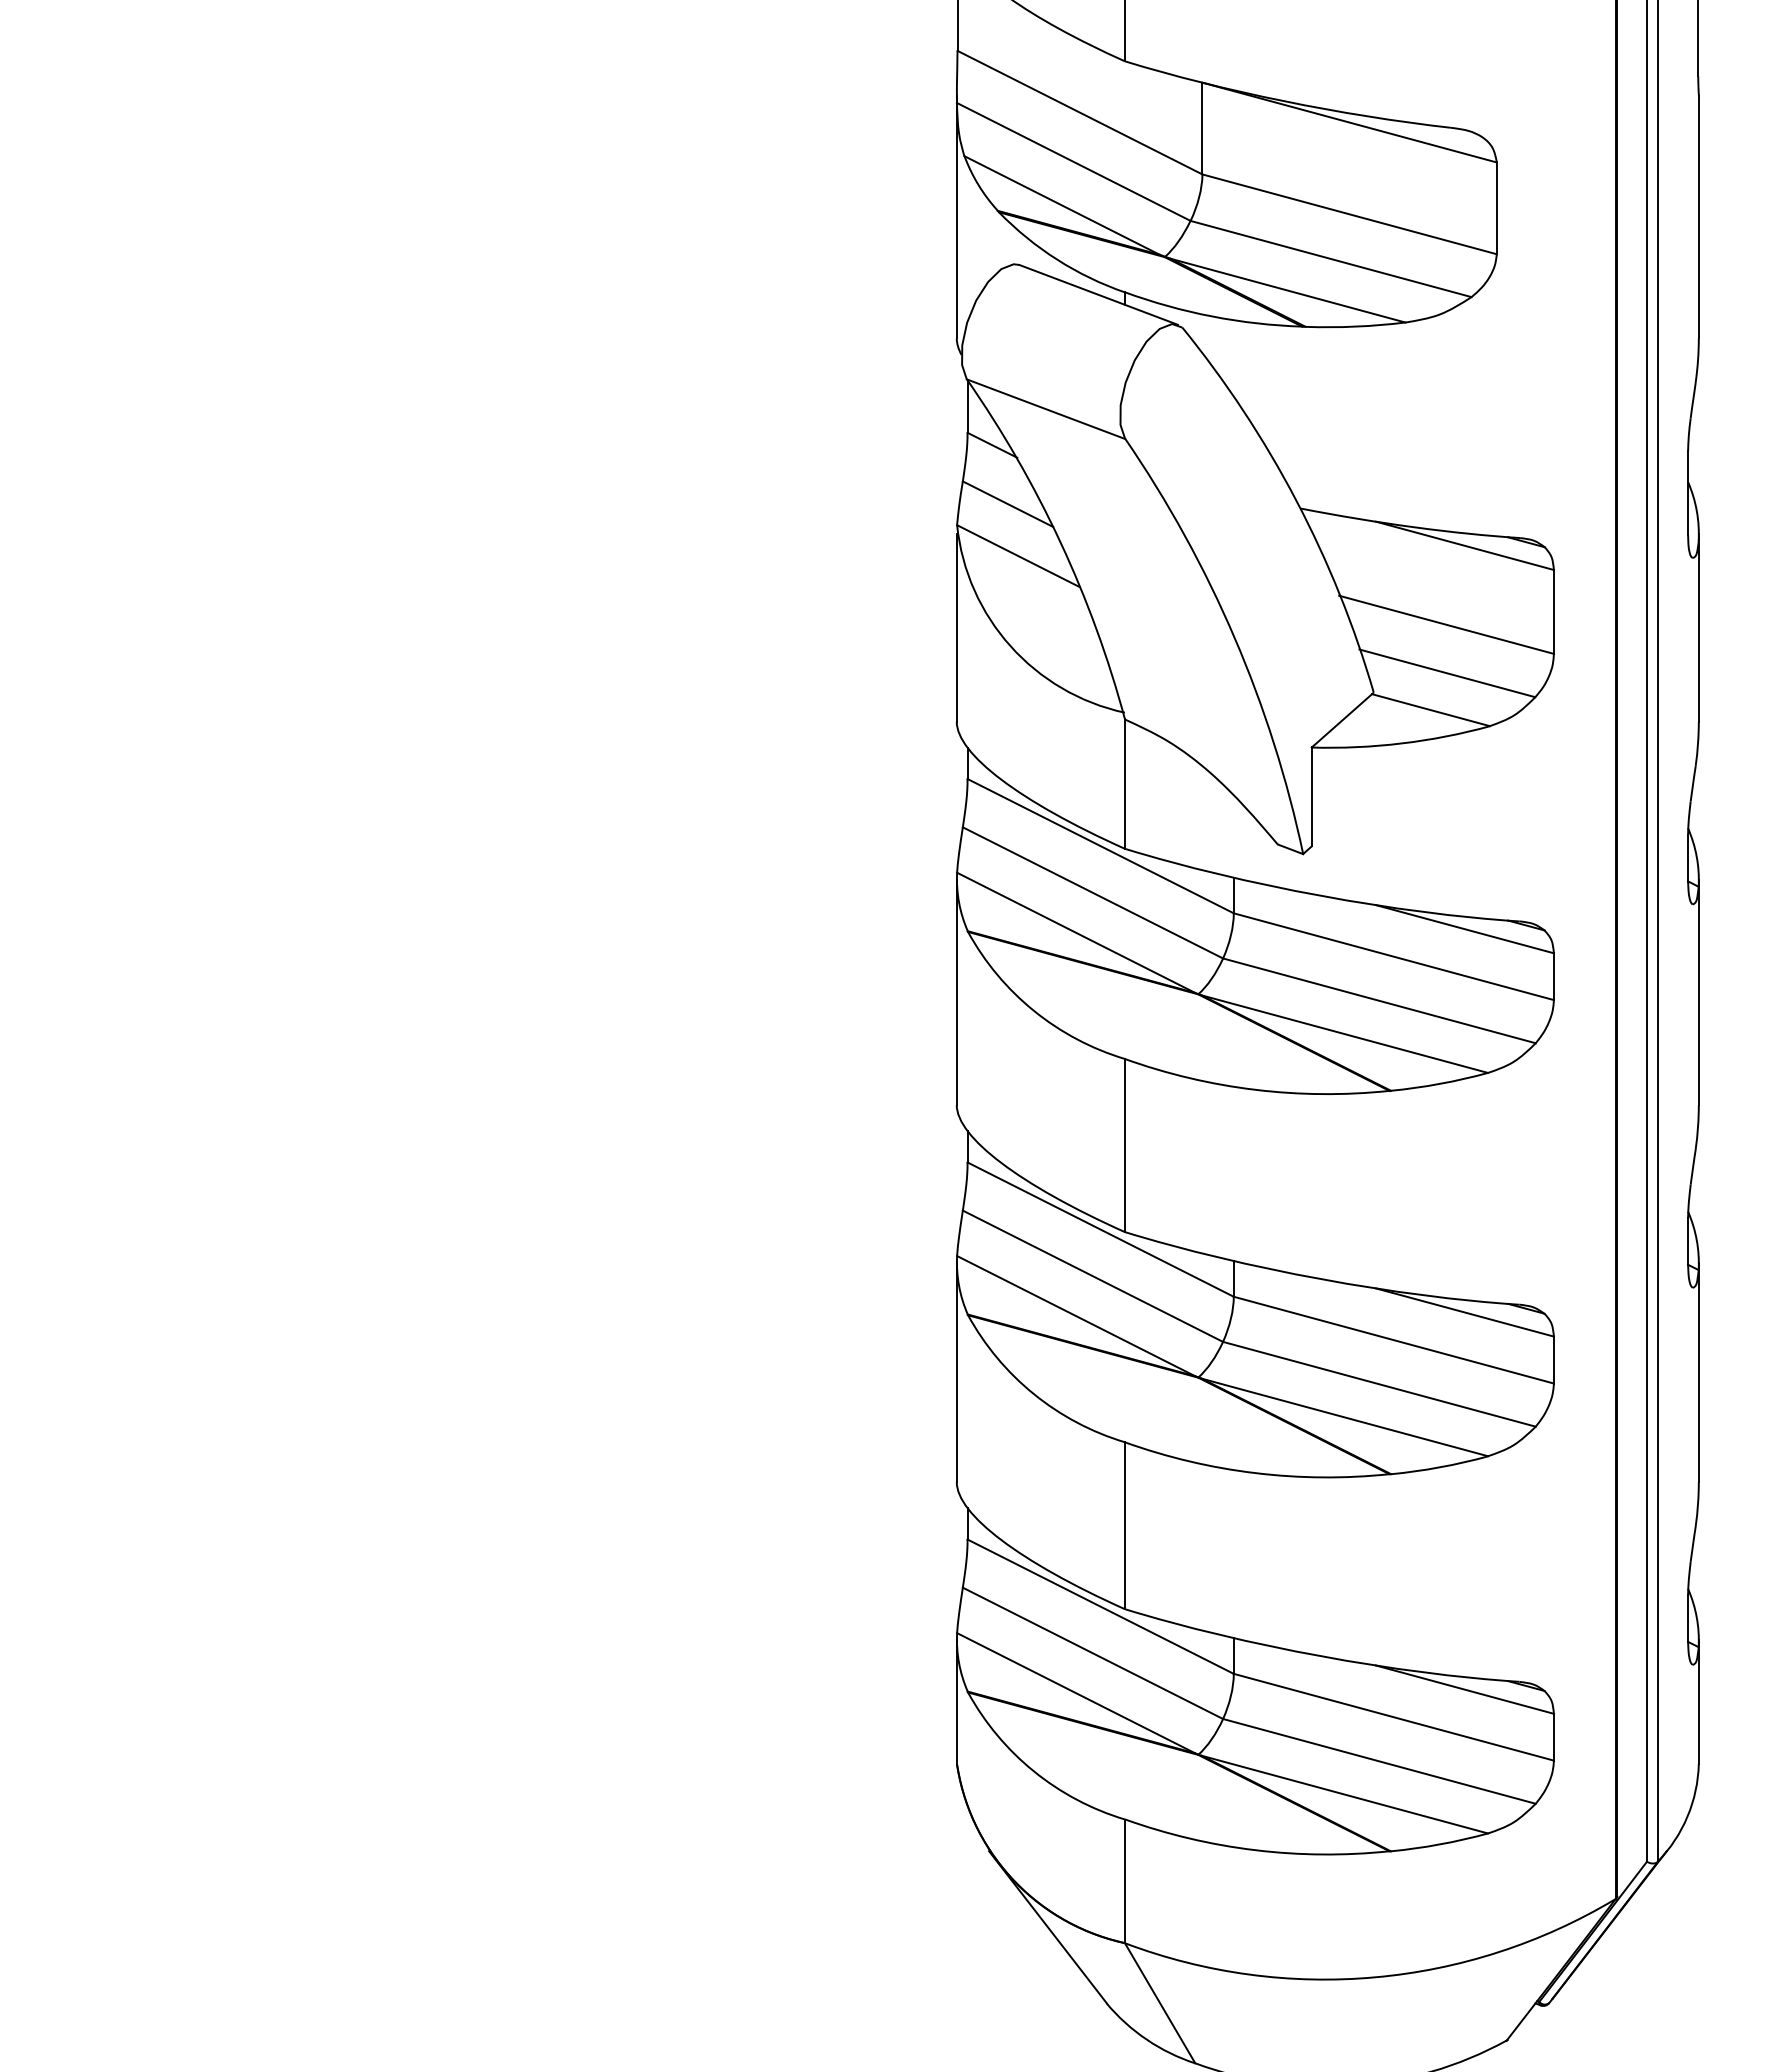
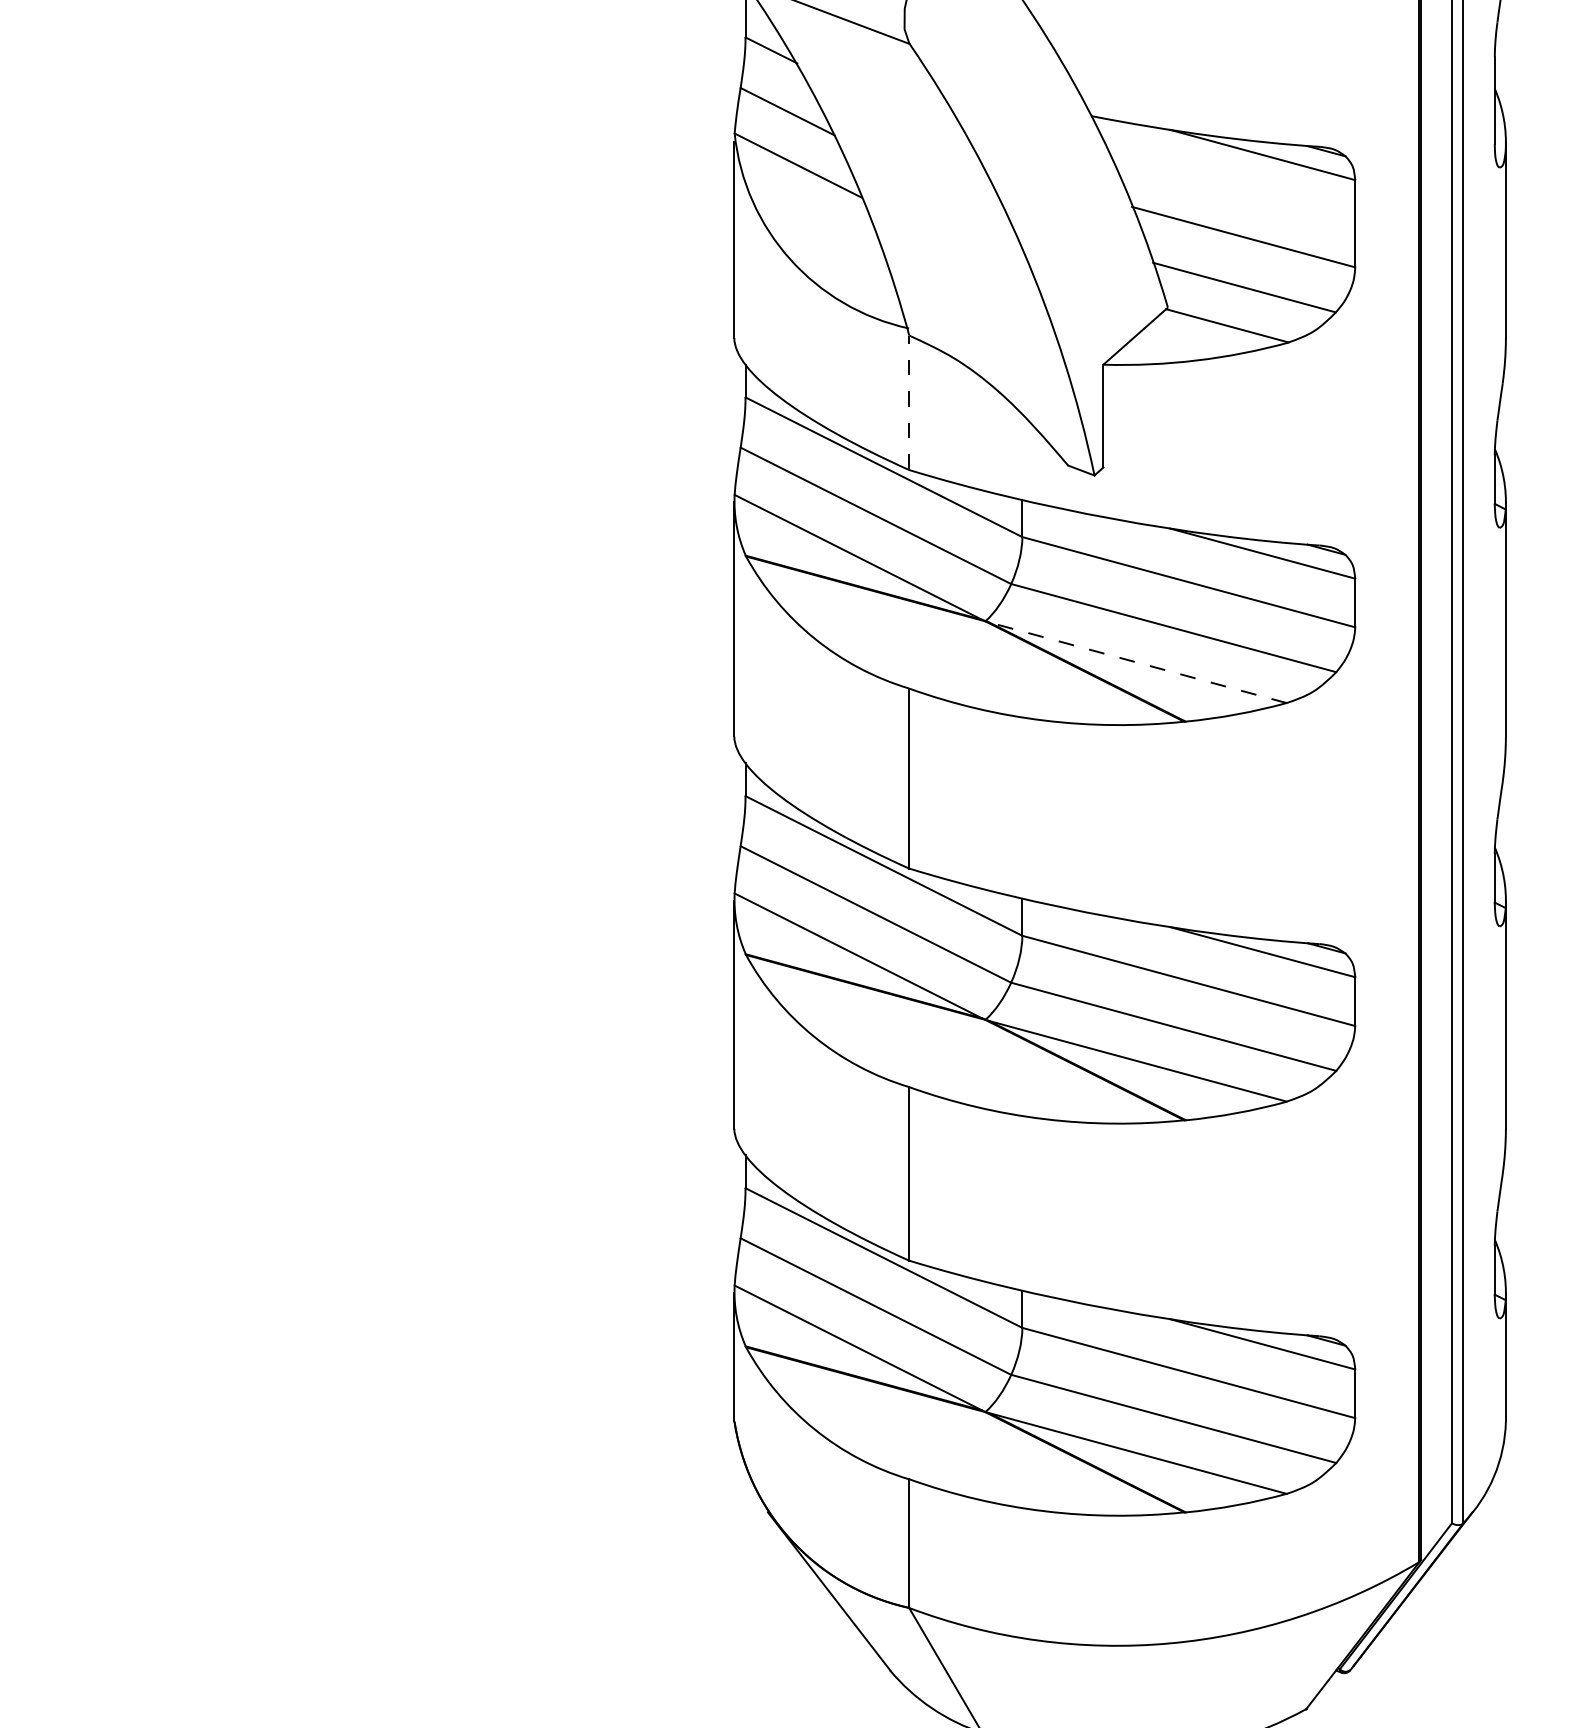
line: (1124, 784) -> (908, 403), solid -> dashed
line: (1344, 1034) -> (1137, 663), solid -> dashed

